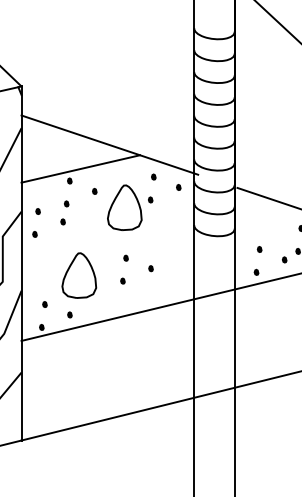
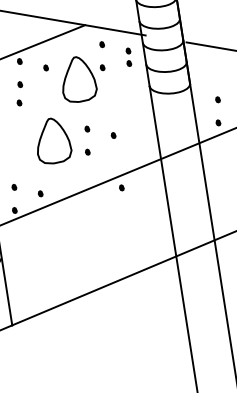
part: (177, 199) -> (129, 63), added
part: (79, 275) -> (53, 140), moved
part: (150, 321) -> (121, 187), added

